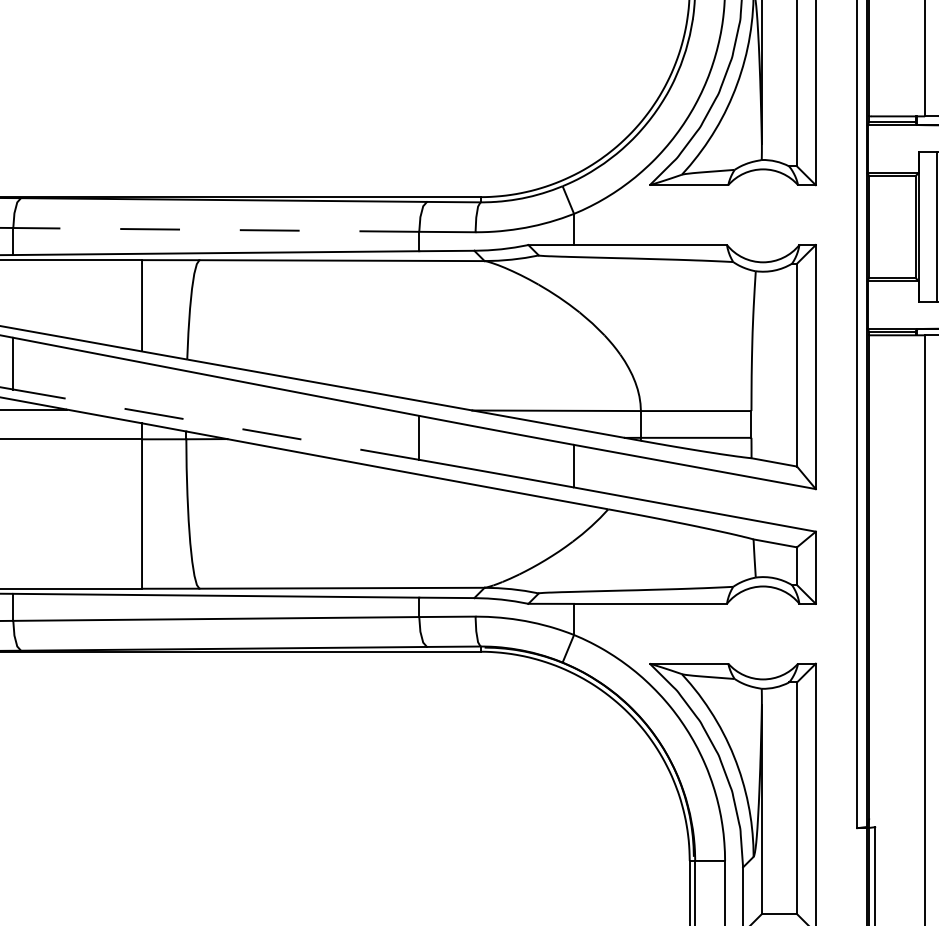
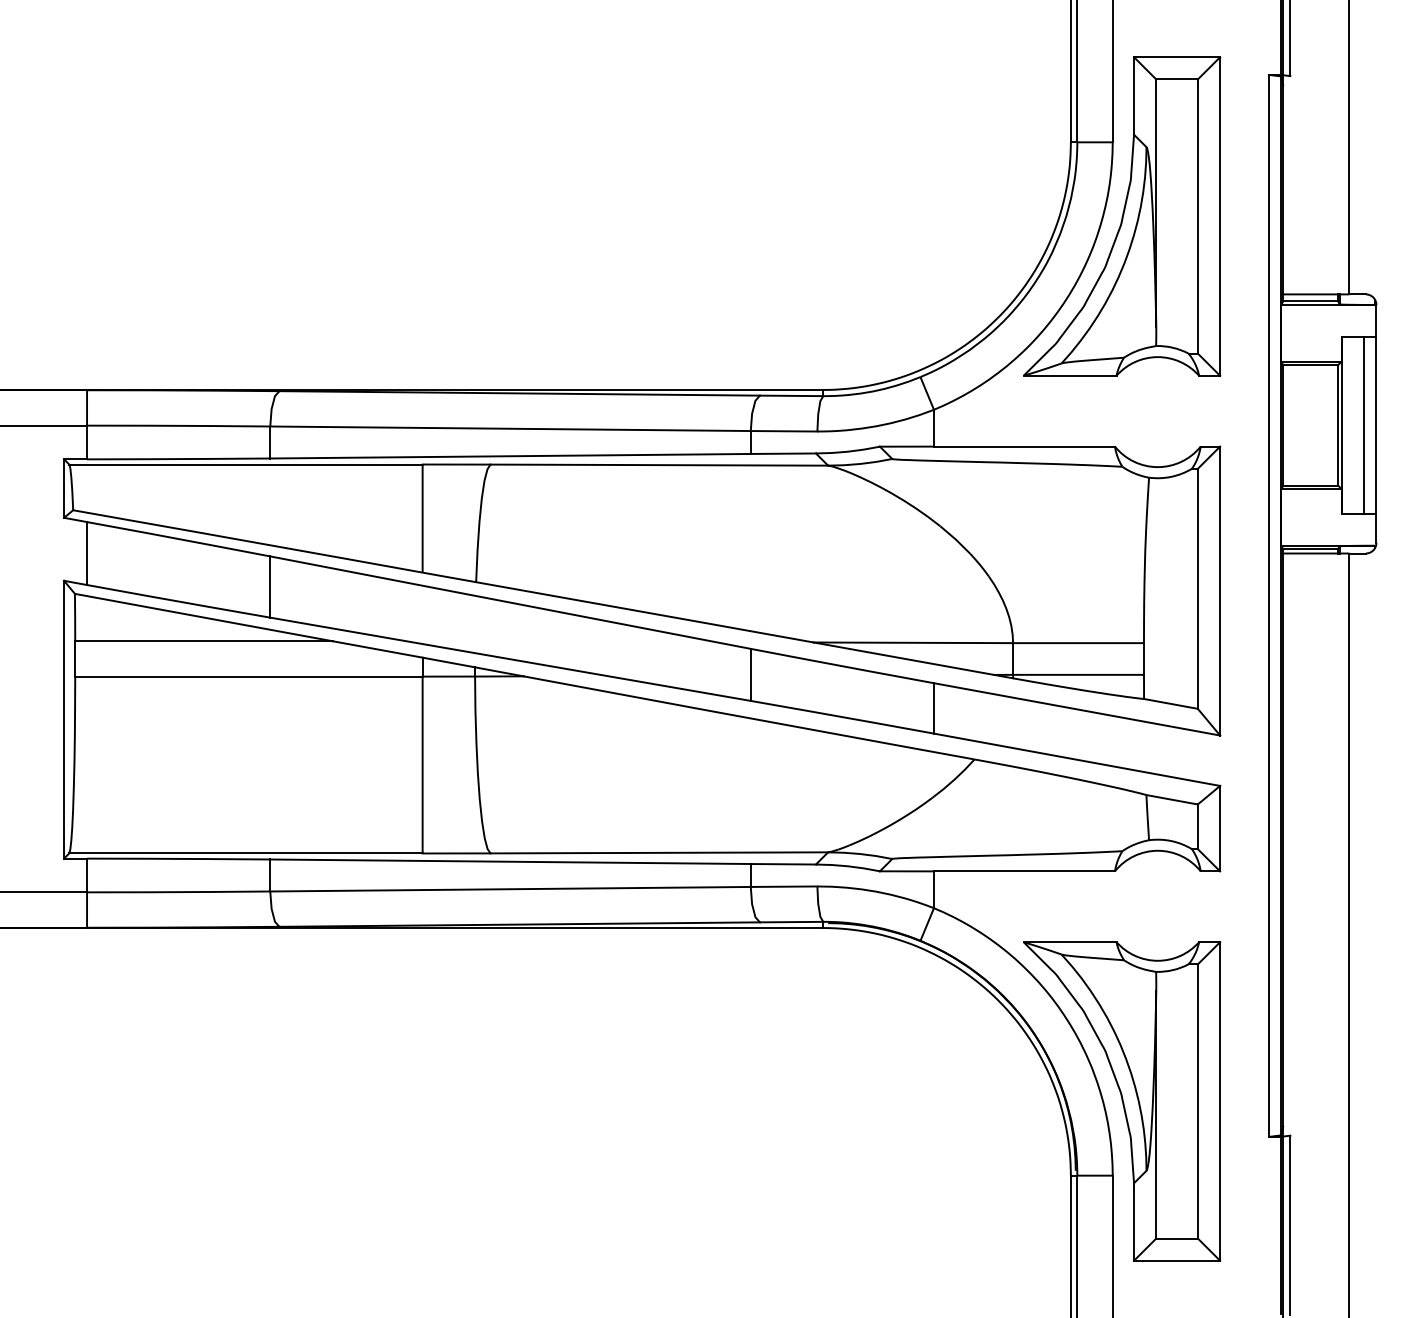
line: (216, 229) -> (510, 428), dashed -> solid
line: (216, 424) -> (510, 659), dashed -> solid

